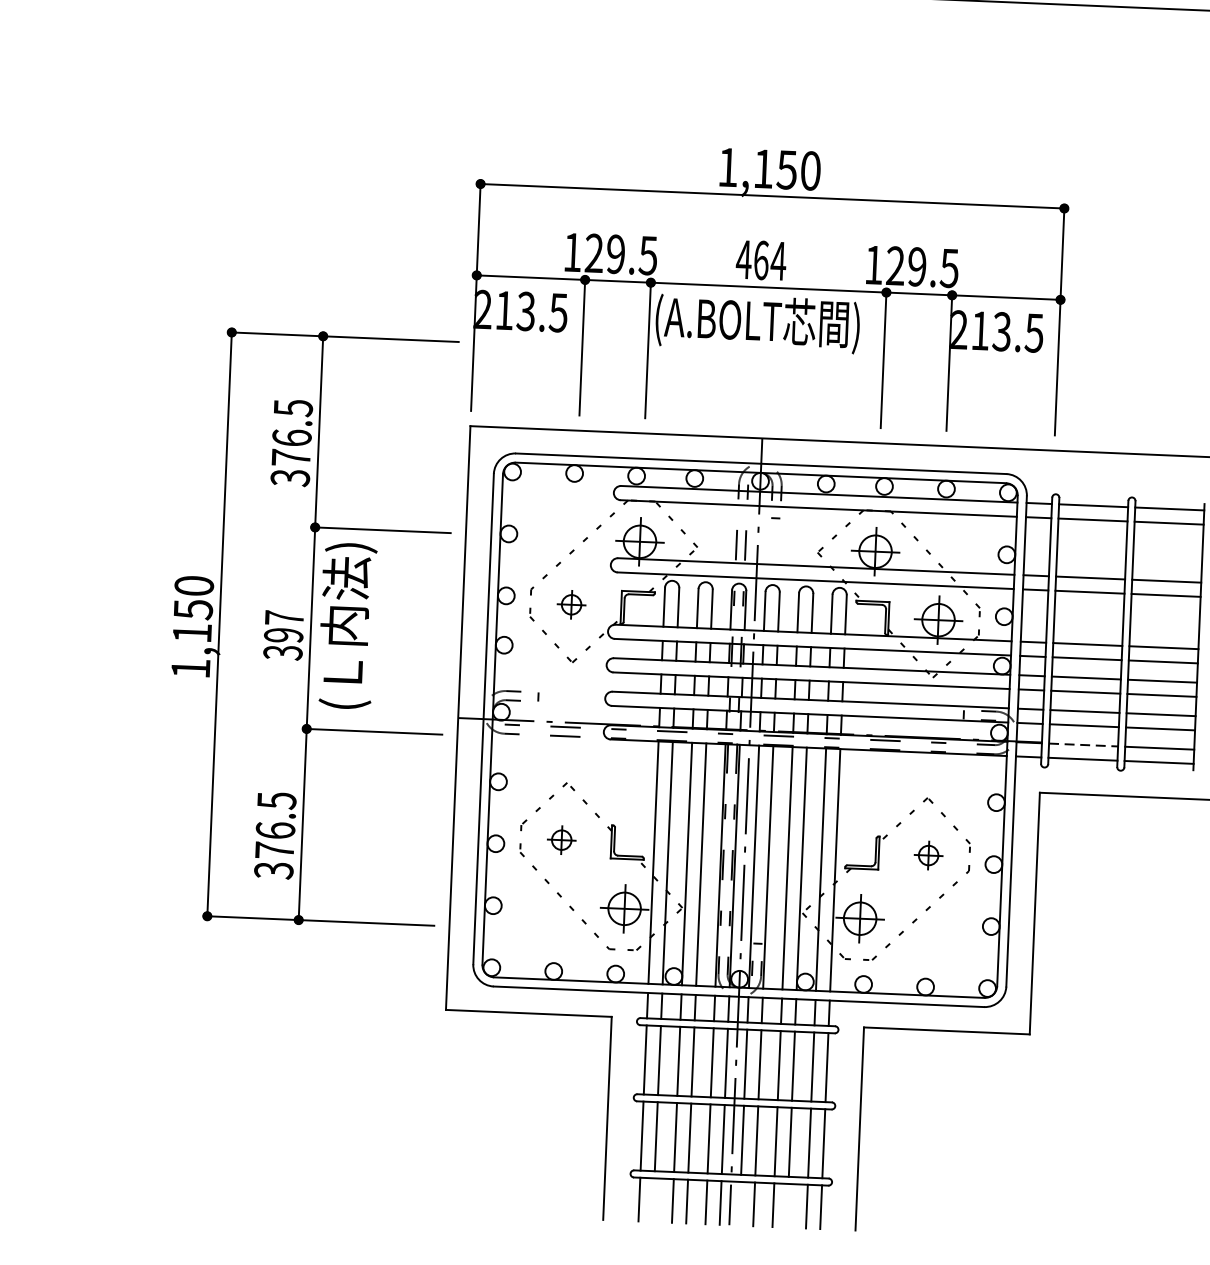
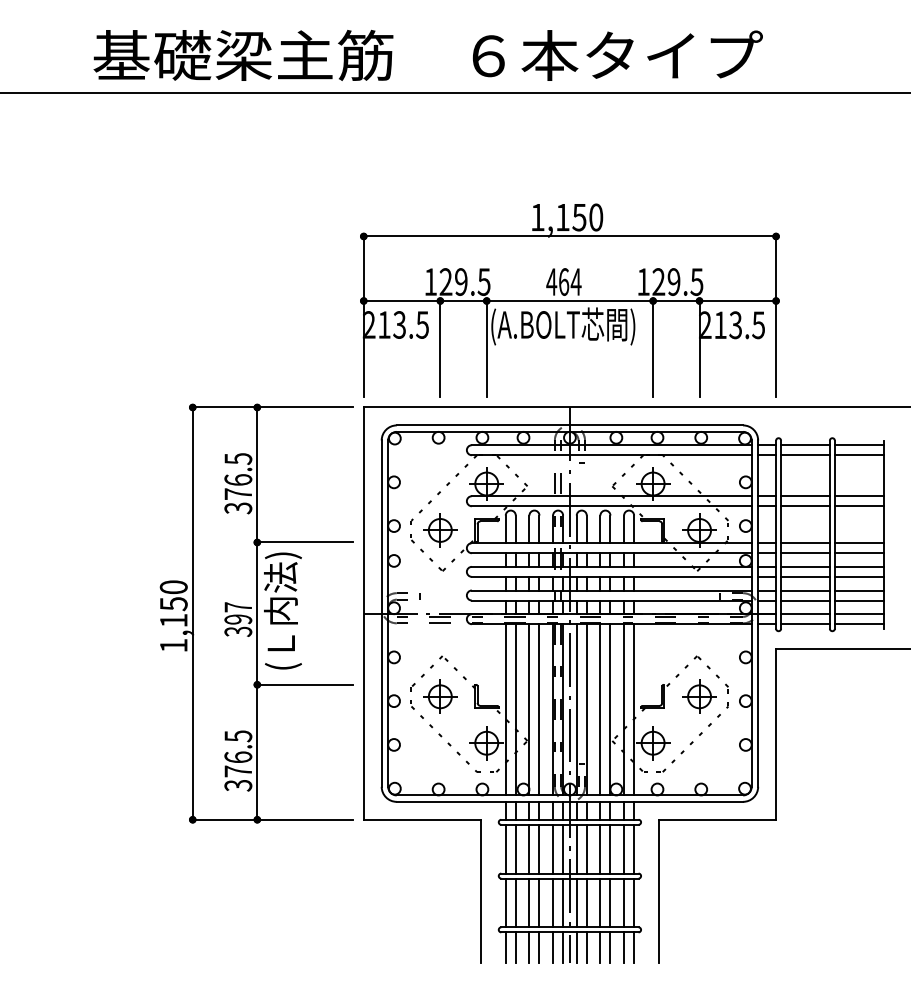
part: (571, 604) -> (440, 530), size x1.67
part: (309, 627) -> (256, 613), moved
line: (1083, 745) -> (805, 614), dashed -> solid
part: (561, 839) -> (440, 696), size x1.67
part: (928, 855) -> (699, 696), size x1.67
line: (653, 1199) -> (515, 947), added
line: (739, 1203) -> (576, 947), added
line: (787, 1205) -> (610, 947), added

